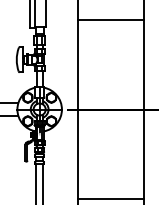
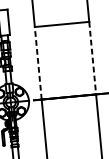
line: (77, 65) -> (38, 63), solid -> dashed
line: (144, 65) -> (92, 58), solid -> dashed

